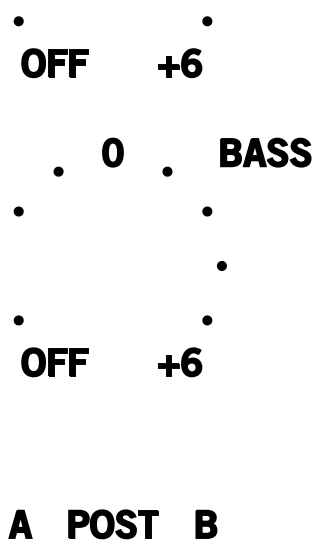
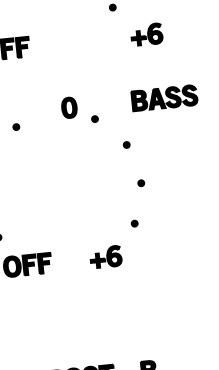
part: (180, 63) -> (147, 34), moved
part: (112, 152) -> (69, 107), moved
part: (180, 362) -> (106, 257), moved

